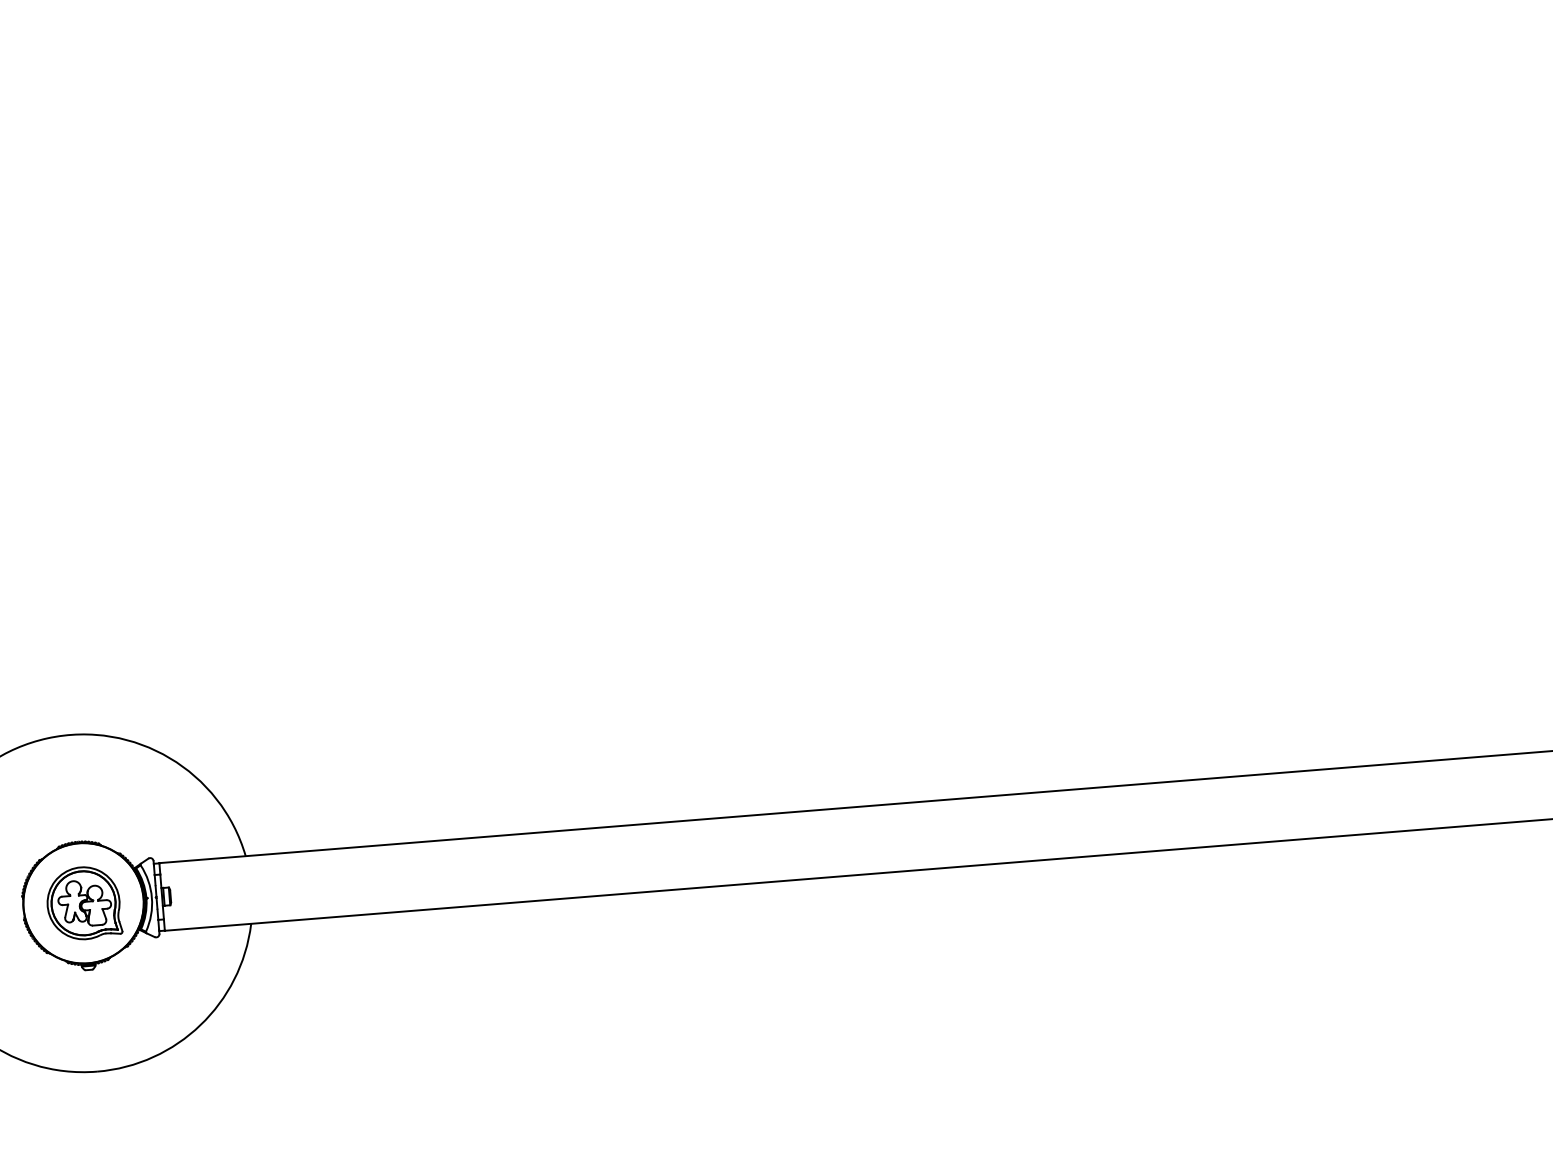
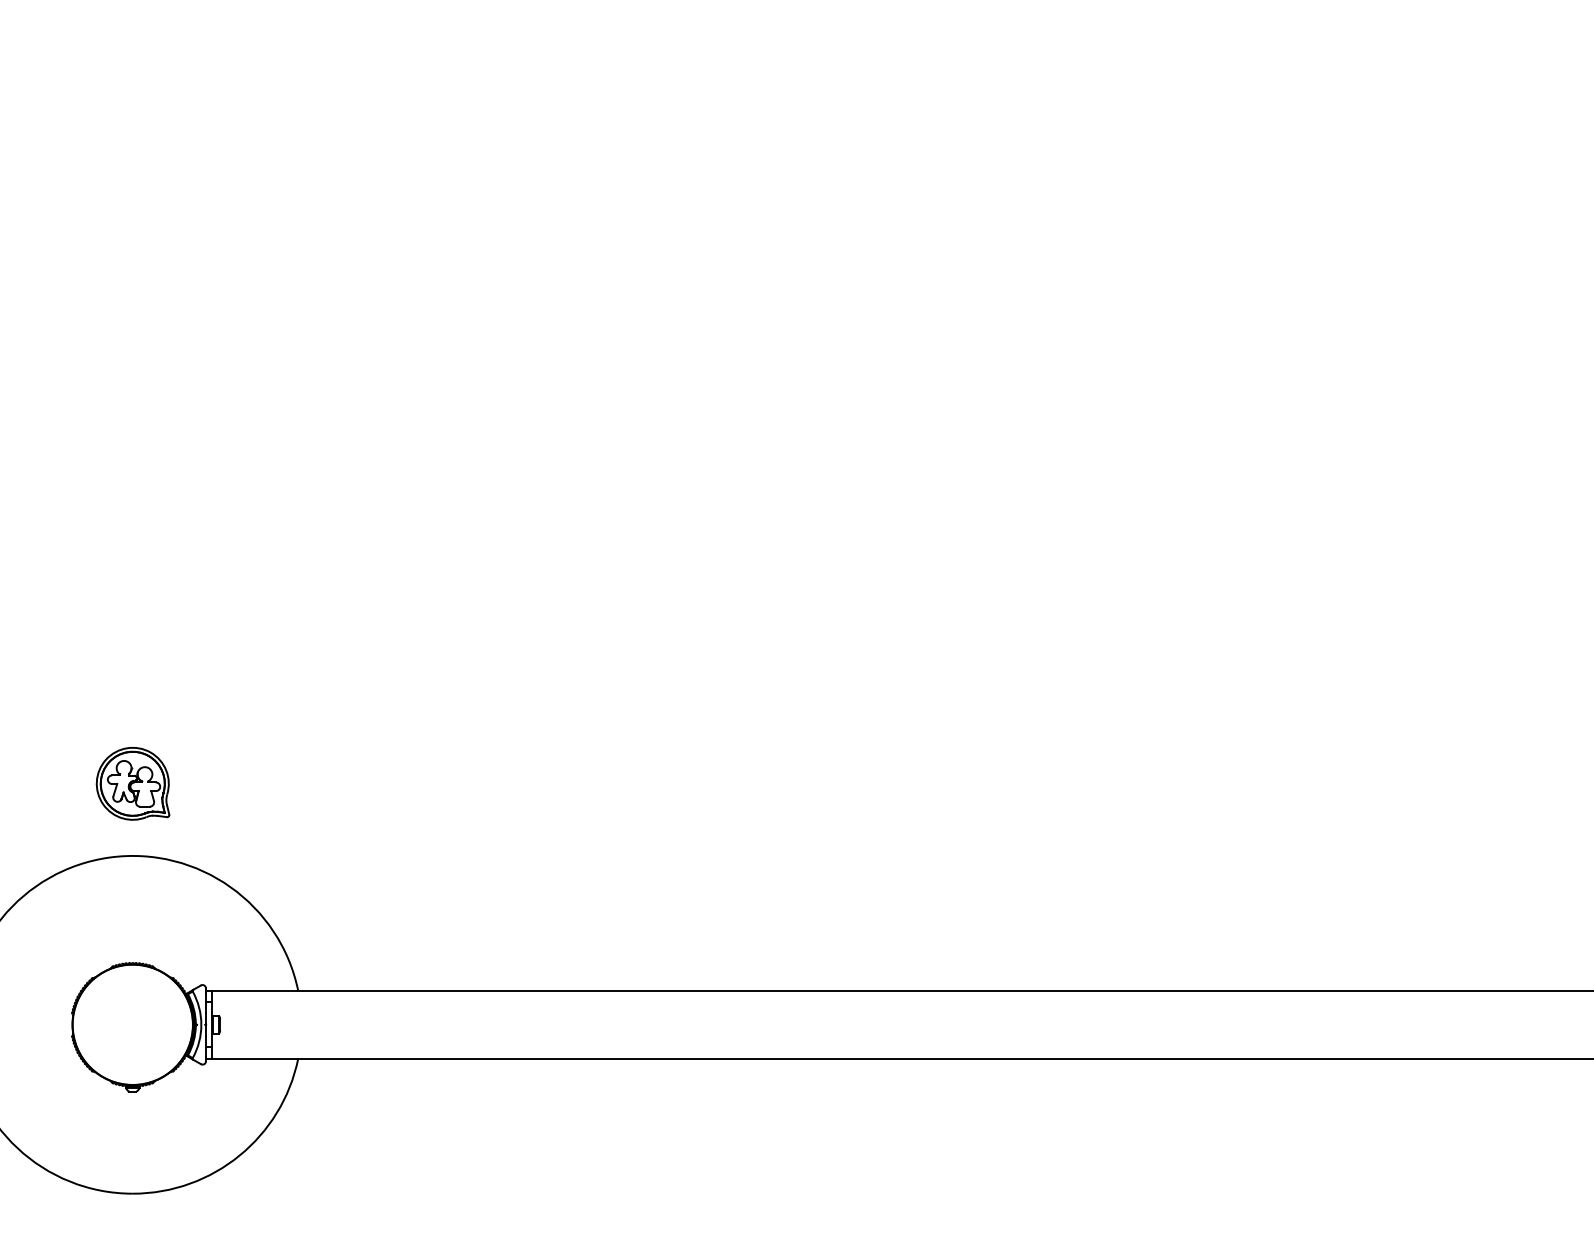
part: (83, 903) -> (132, 783), moved

